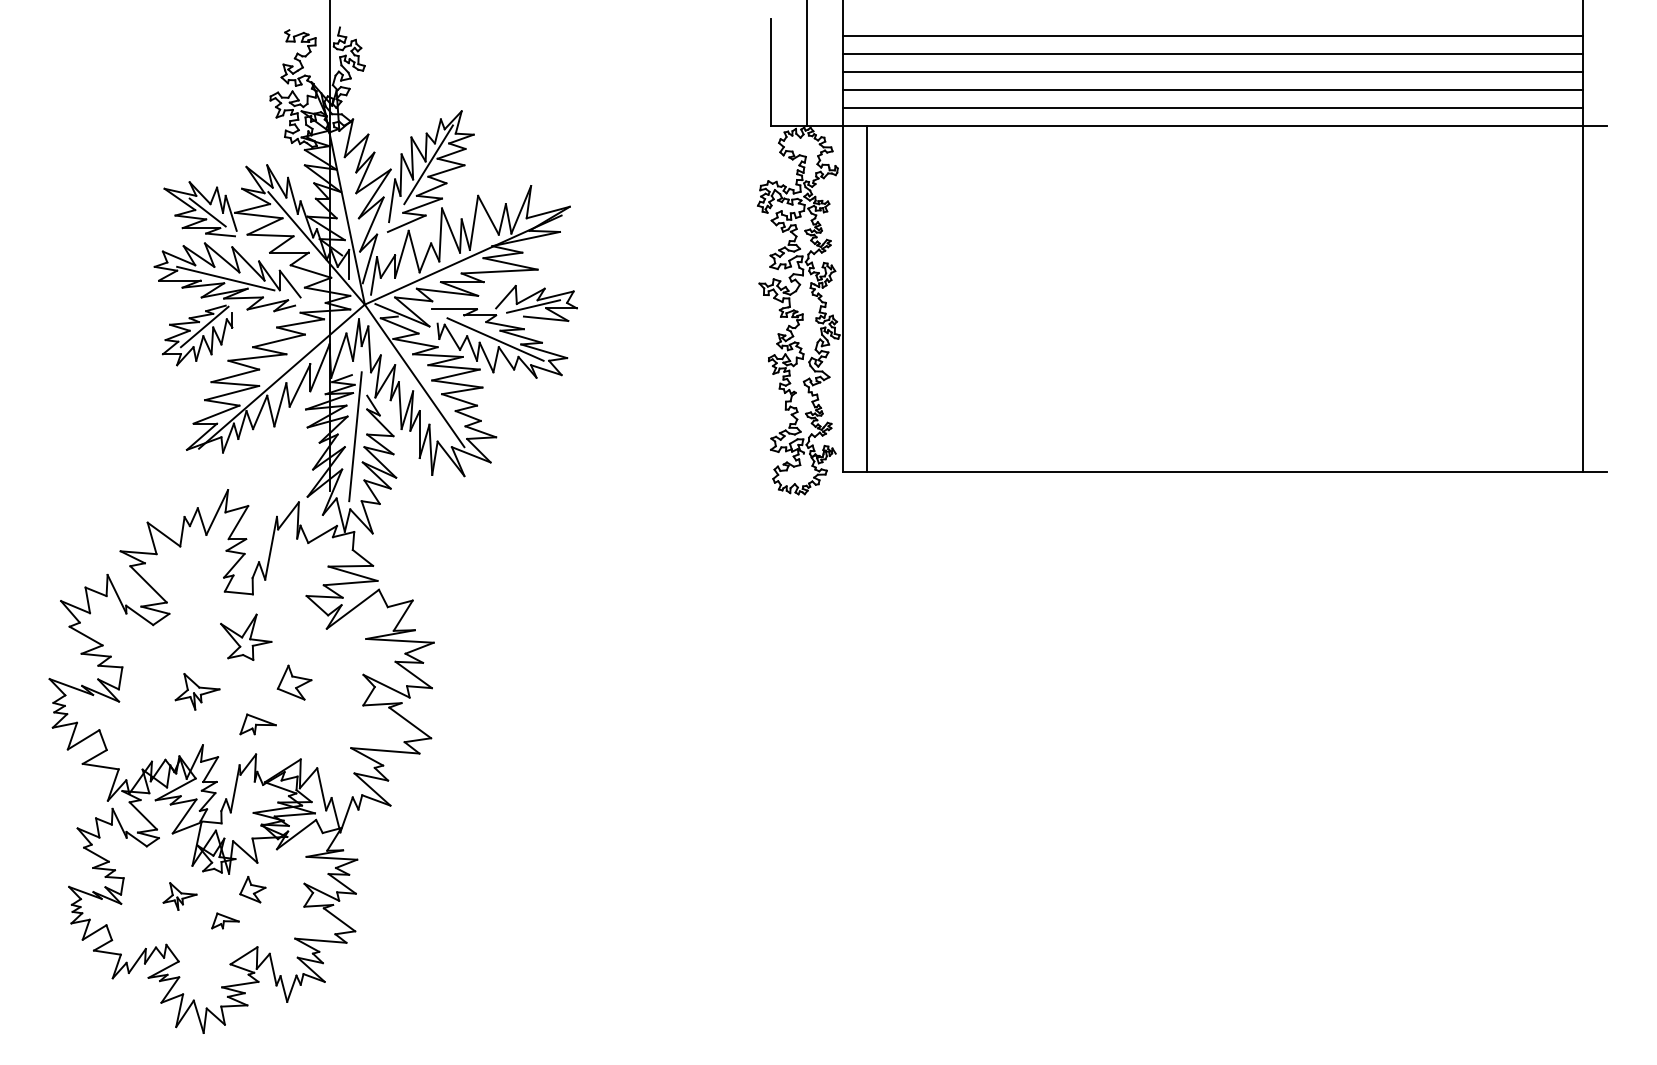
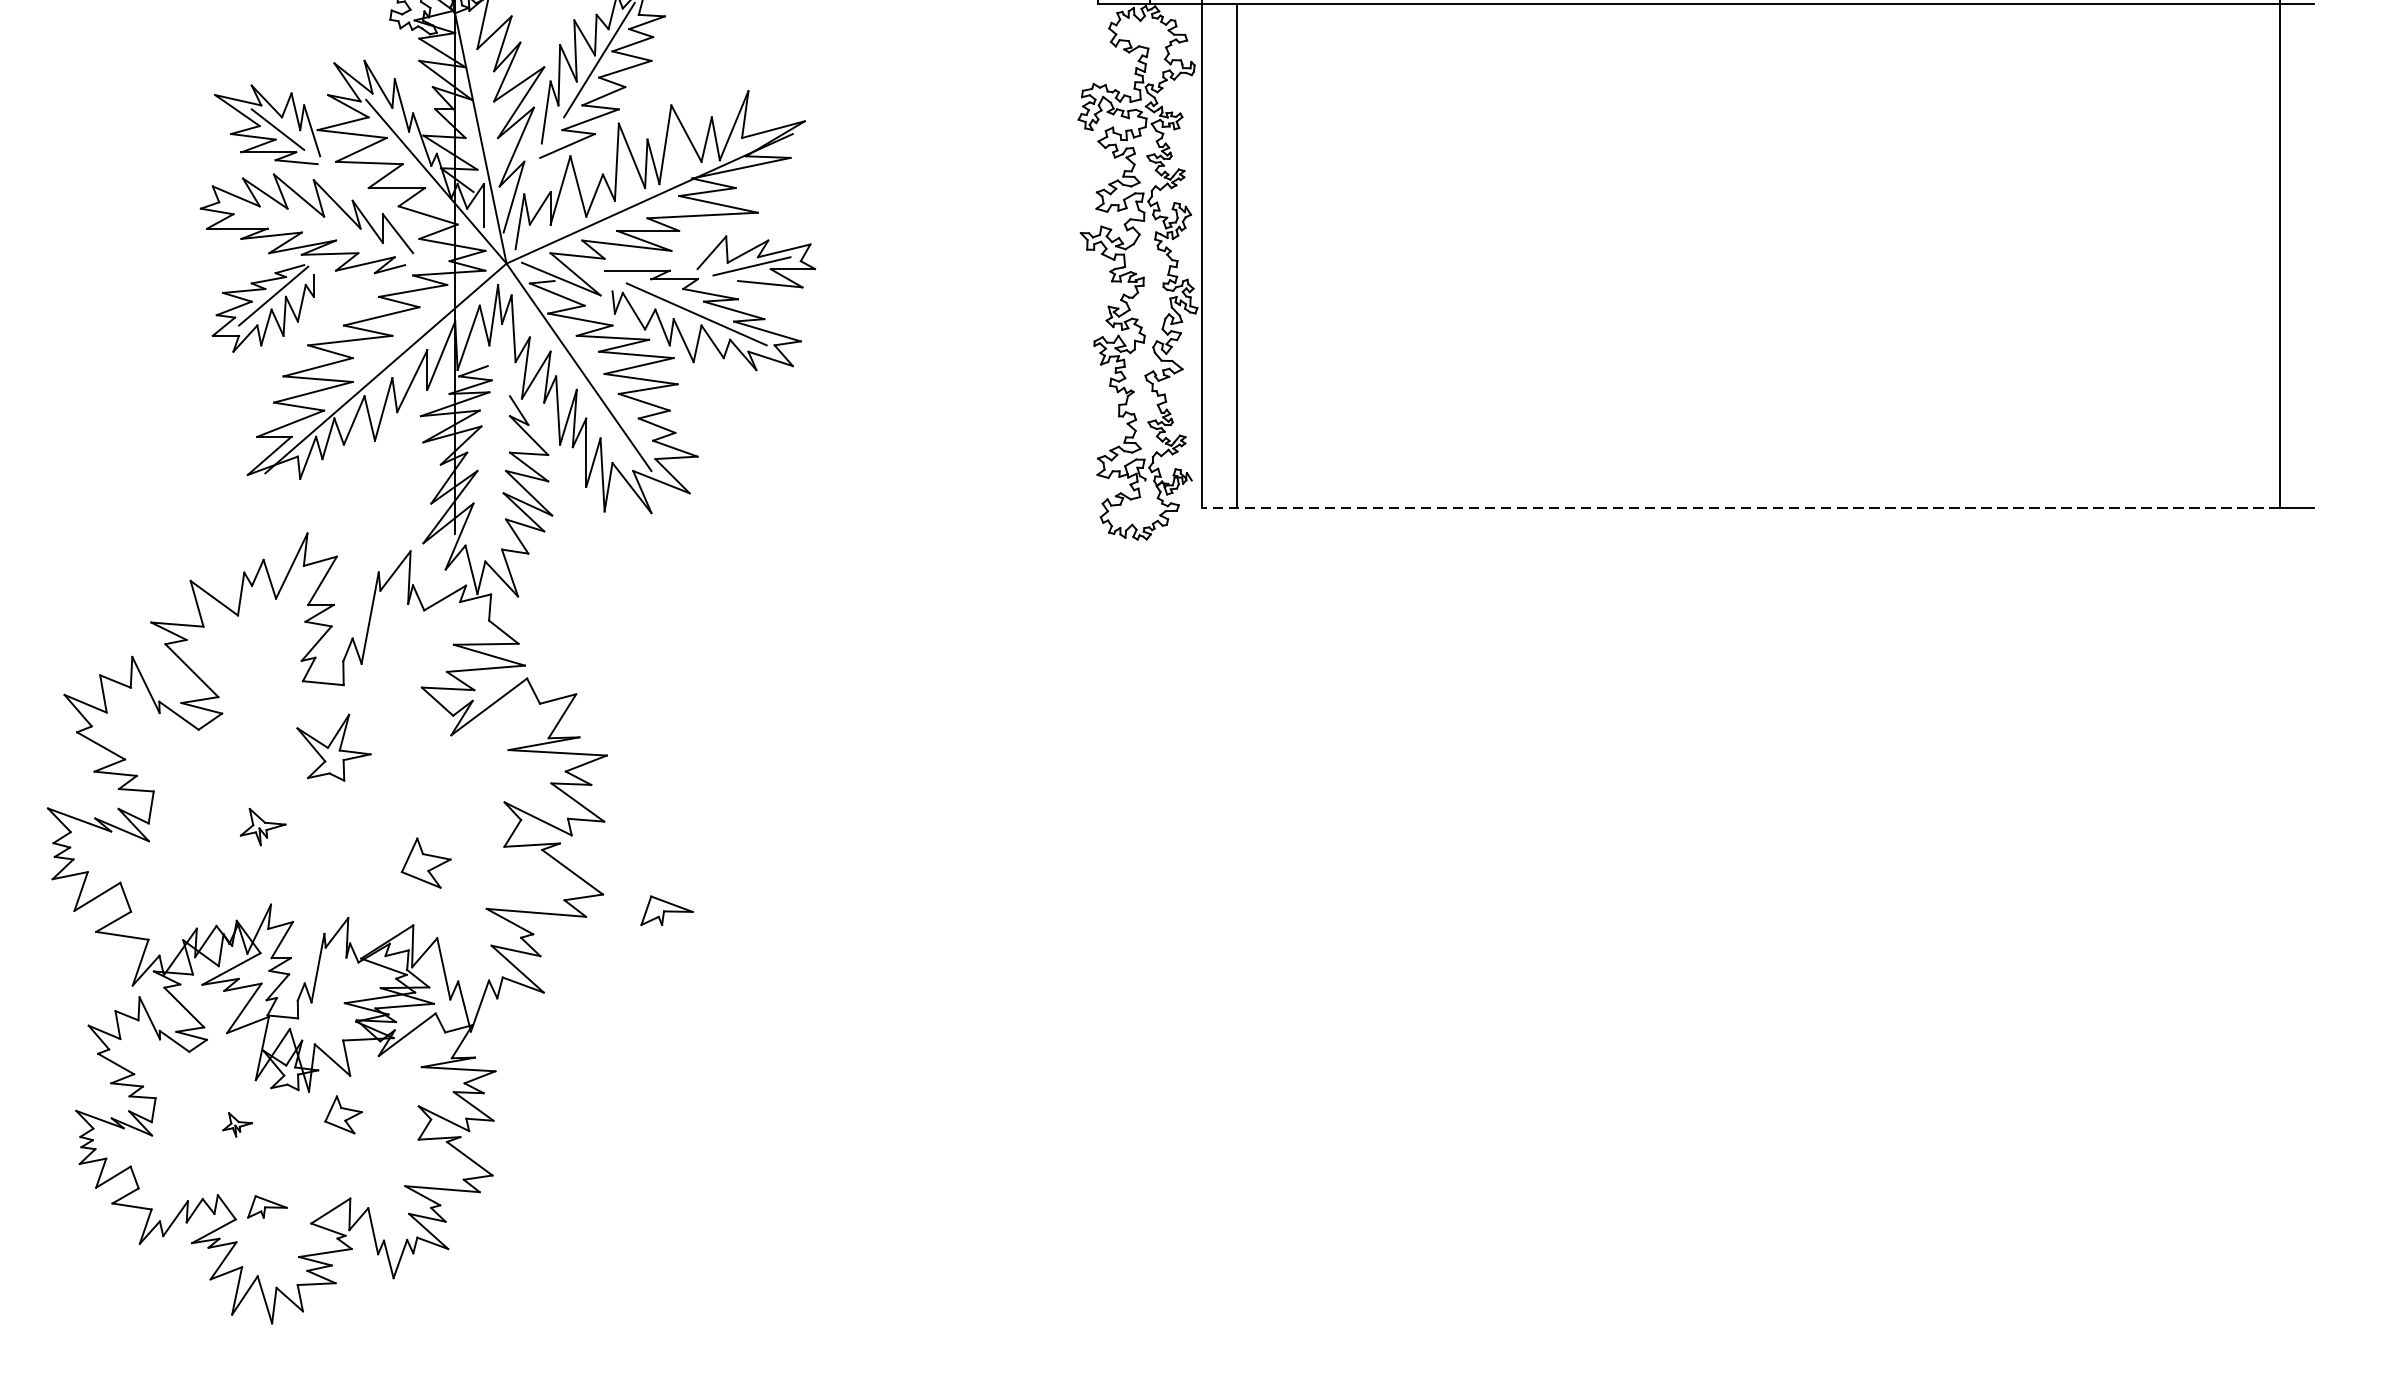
line: (225, 278) -> (303, 225), removed
line: (355, 436) -> (492, 455), removed
line: (1212, 472) -> (1739, 507), solid -> dashed
part: (294, 682) -> (426, 862), moved
part: (197, 691) -> (263, 826), size x0.7
part: (257, 724) -> (666, 910), moved
part: (179, 896) -> (236, 1124), size x0.6
part: (225, 920) -> (267, 1206), moved

